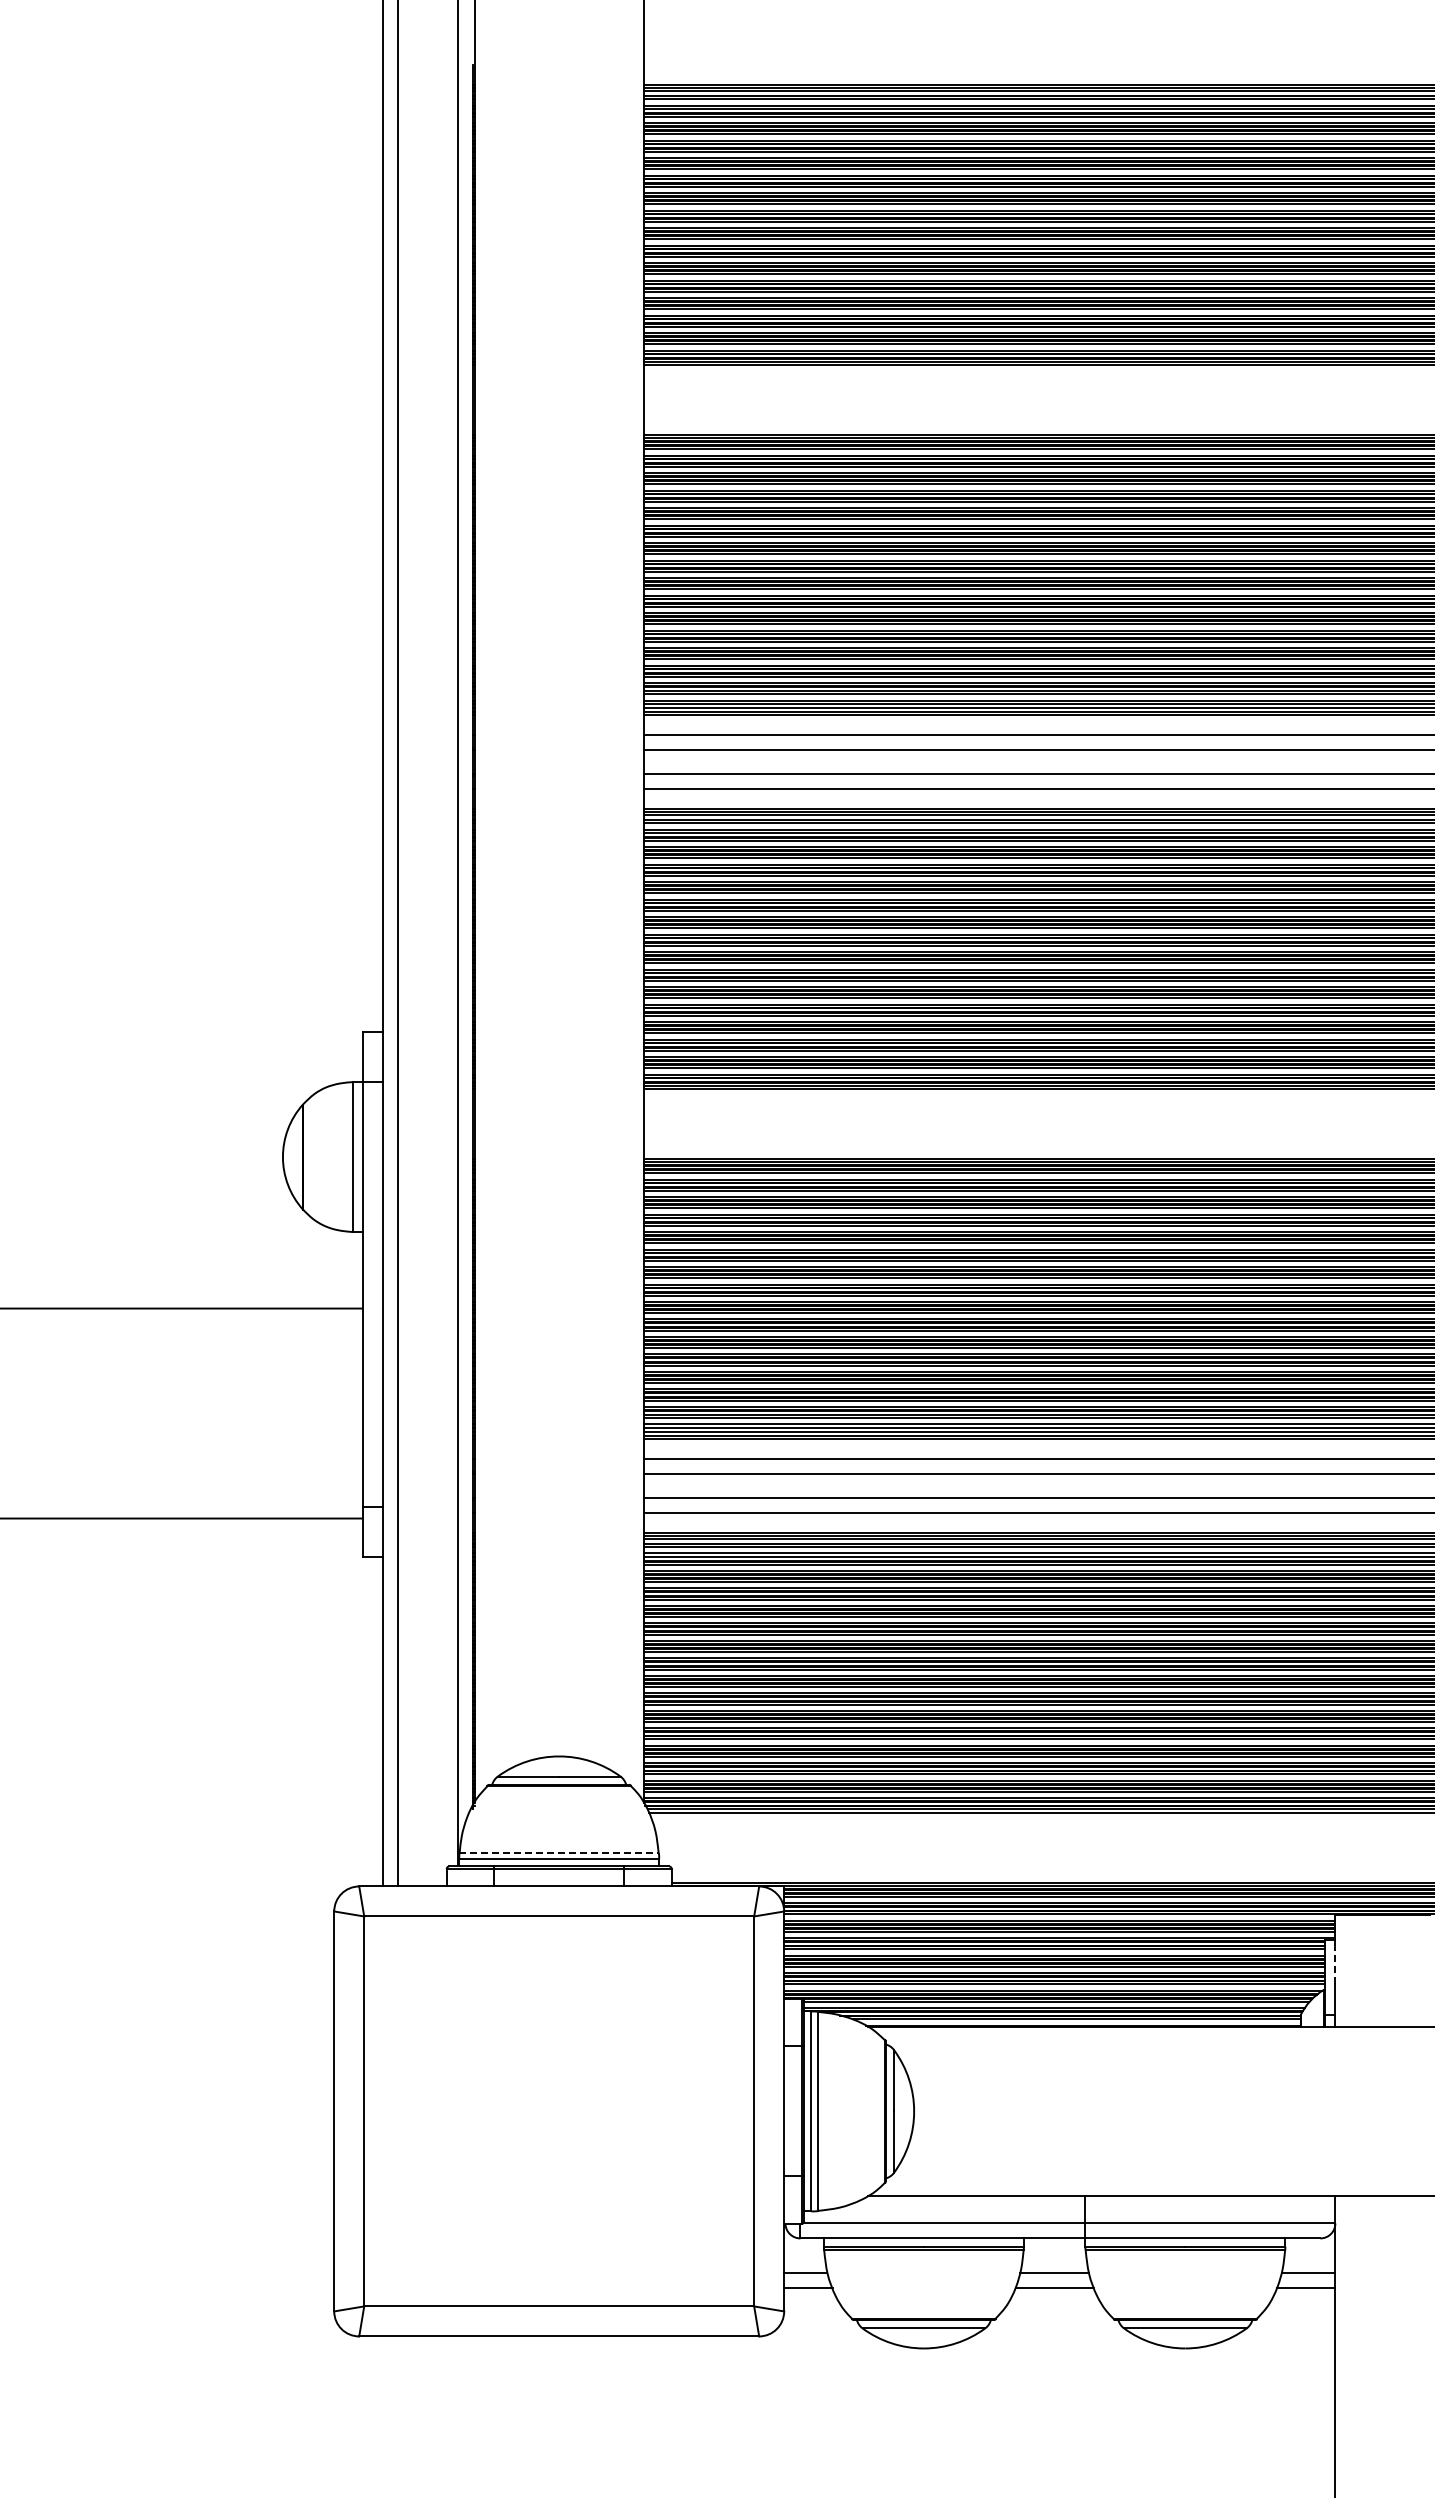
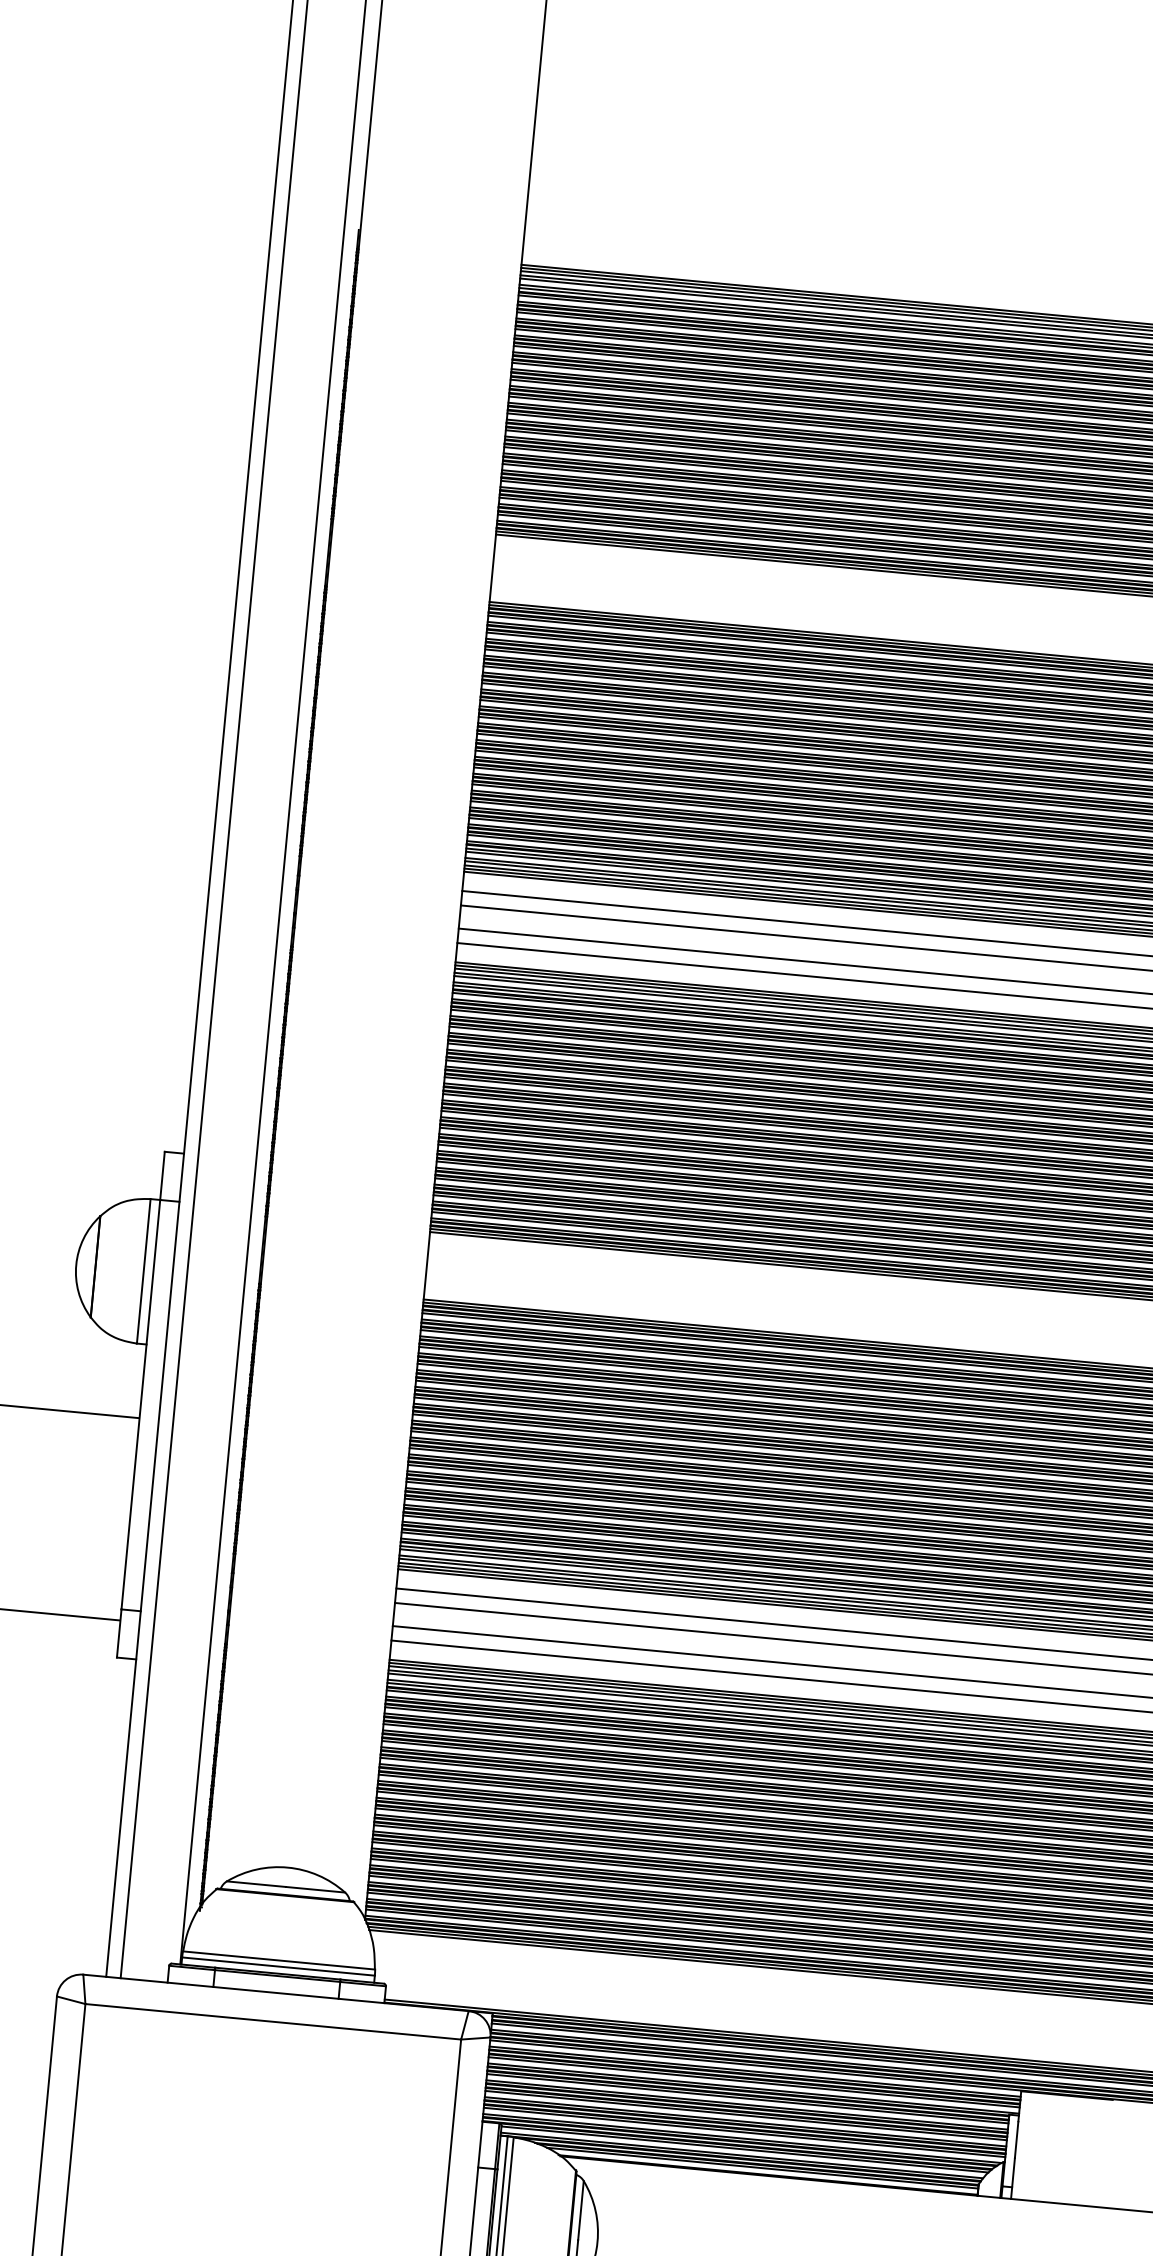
line: (559, 1852) -> (279, 1960), dashed -> solid
line: (1335, 1965) -> (1016, 2139), dashed -> solid

